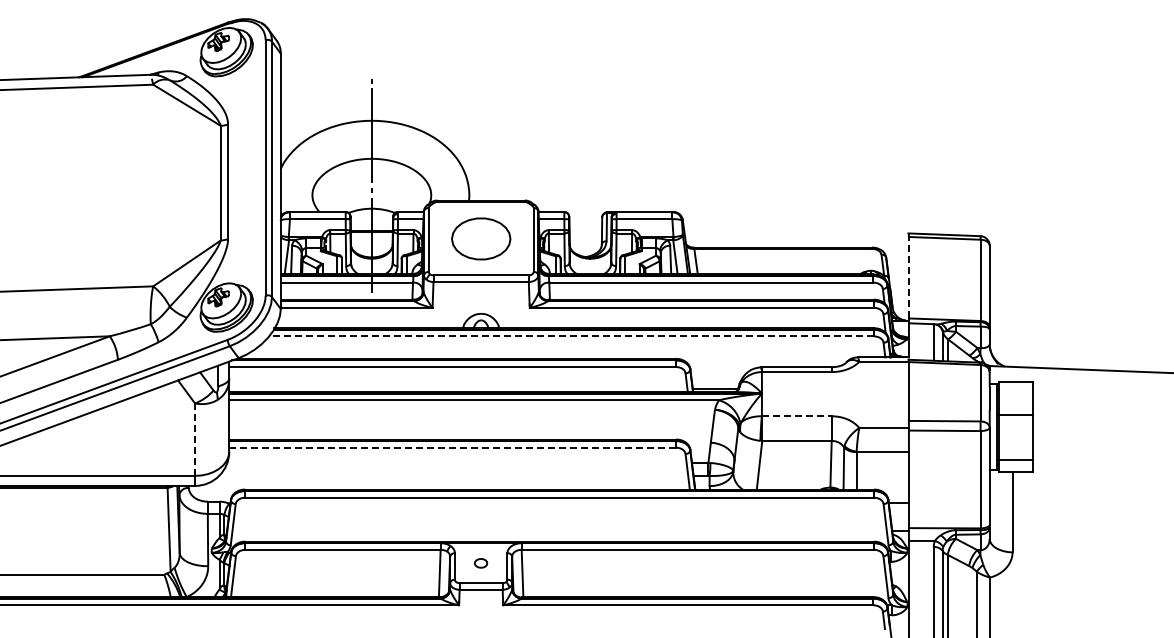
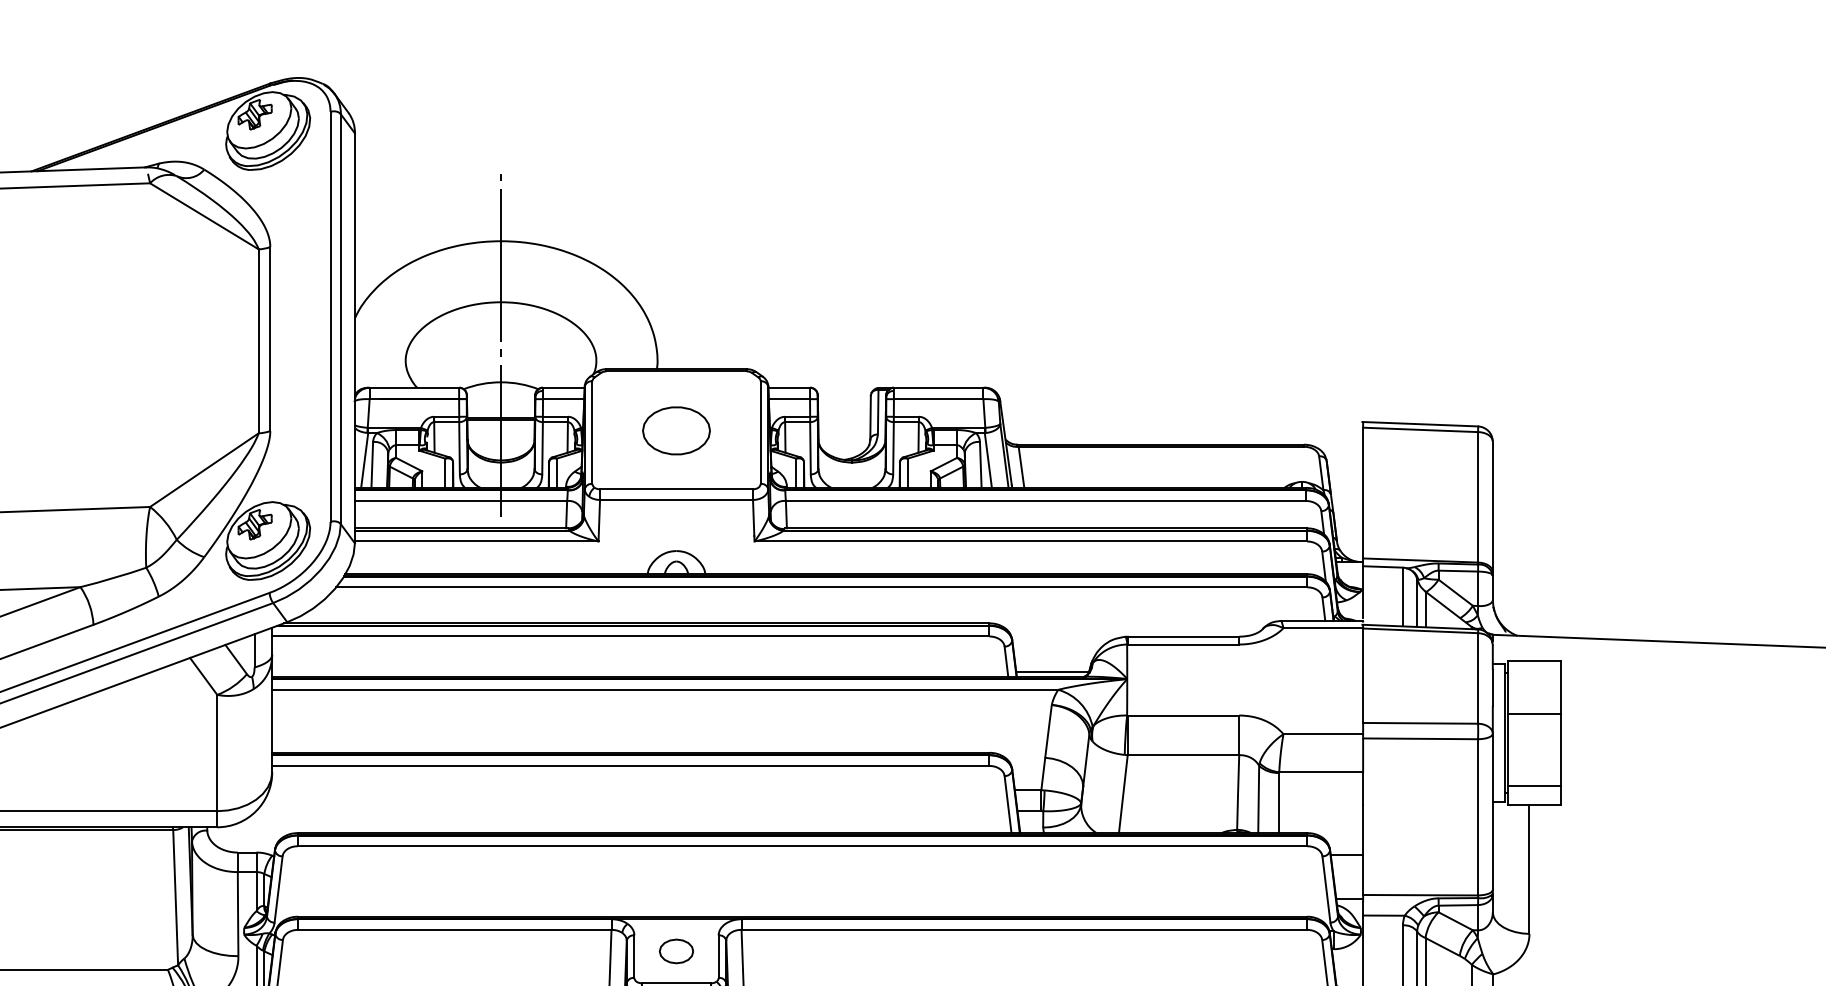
part: (480, 238) -> (675, 430), size x0.71
line: (908, 277) -> (1362, 492), dashed -> solid
line: (571, 336) -> (821, 587), dashed -> solid
line: (797, 416) -> (1184, 715), dashed -> solid
line: (195, 439) -> (218, 752), dashed -> solid
line: (452, 447) -> (630, 765), dashed -> solid
part: (480, 563) -> (675, 951), size x1.67

